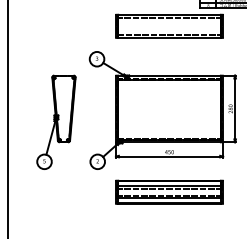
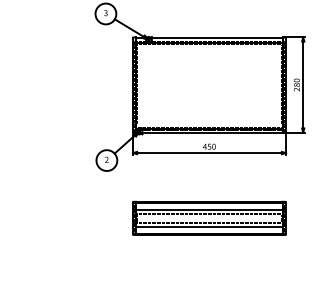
part: (56, 121) -> (47, 102), removed
part: (169, 191) -> (209, 217), moved

